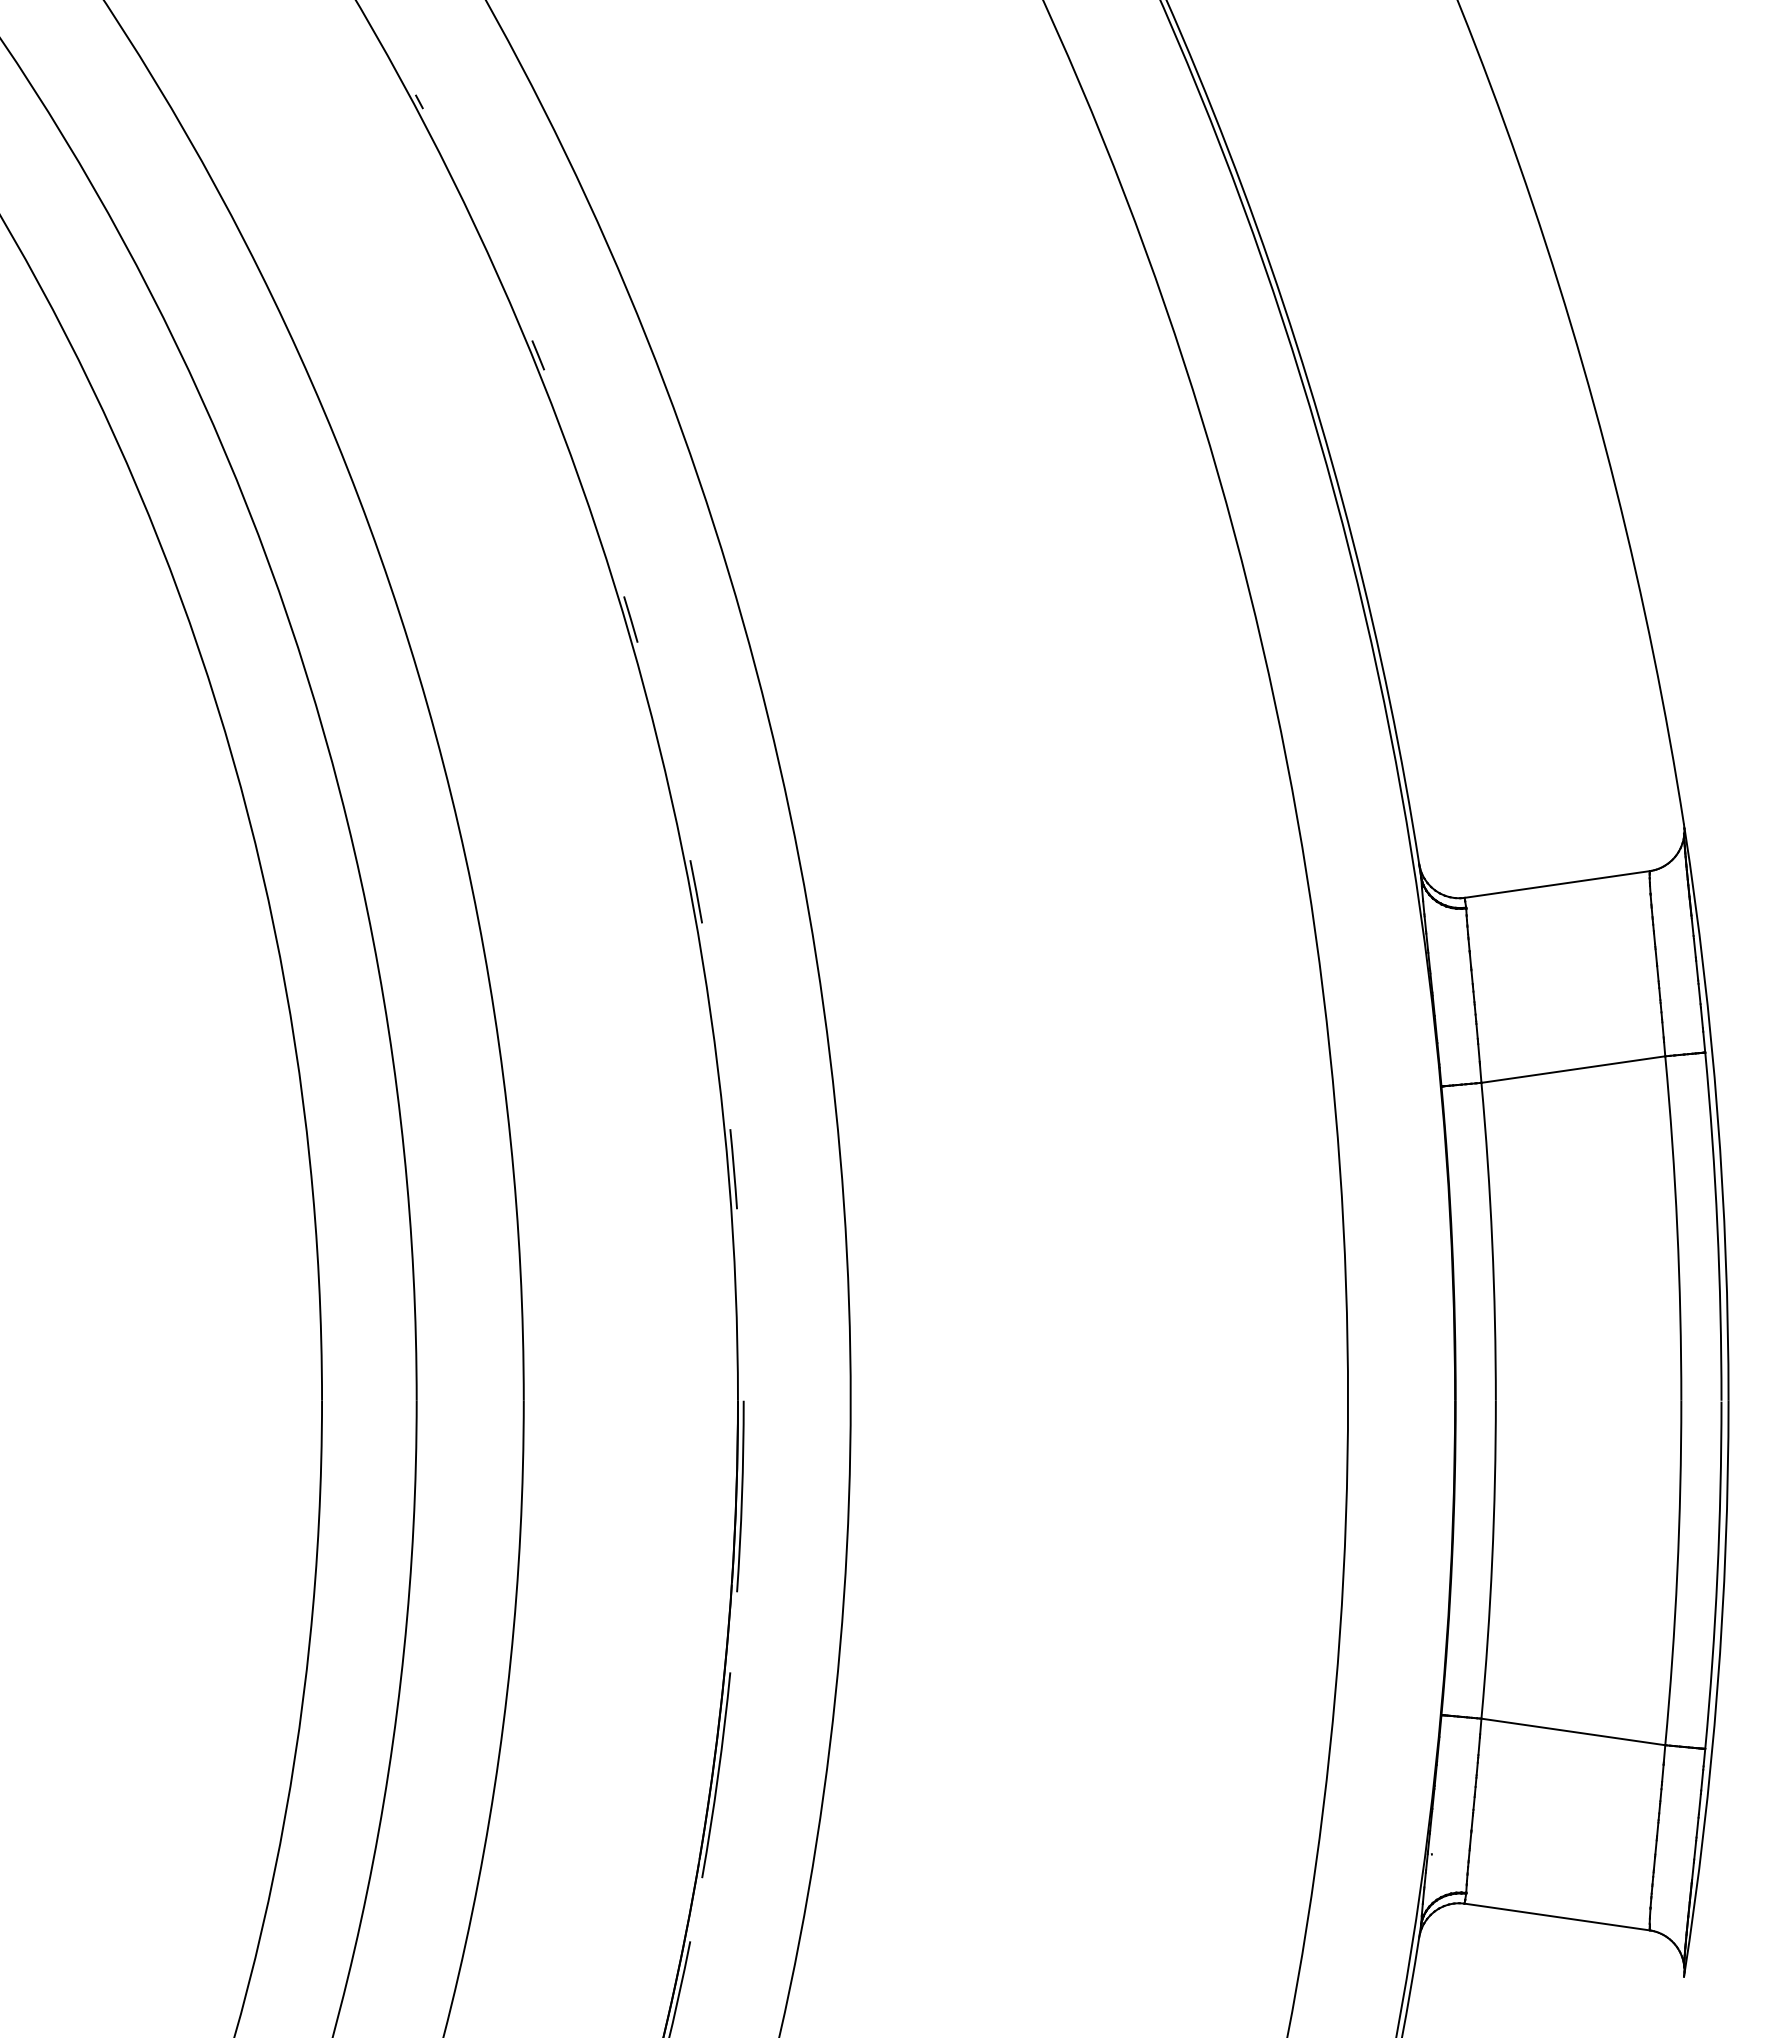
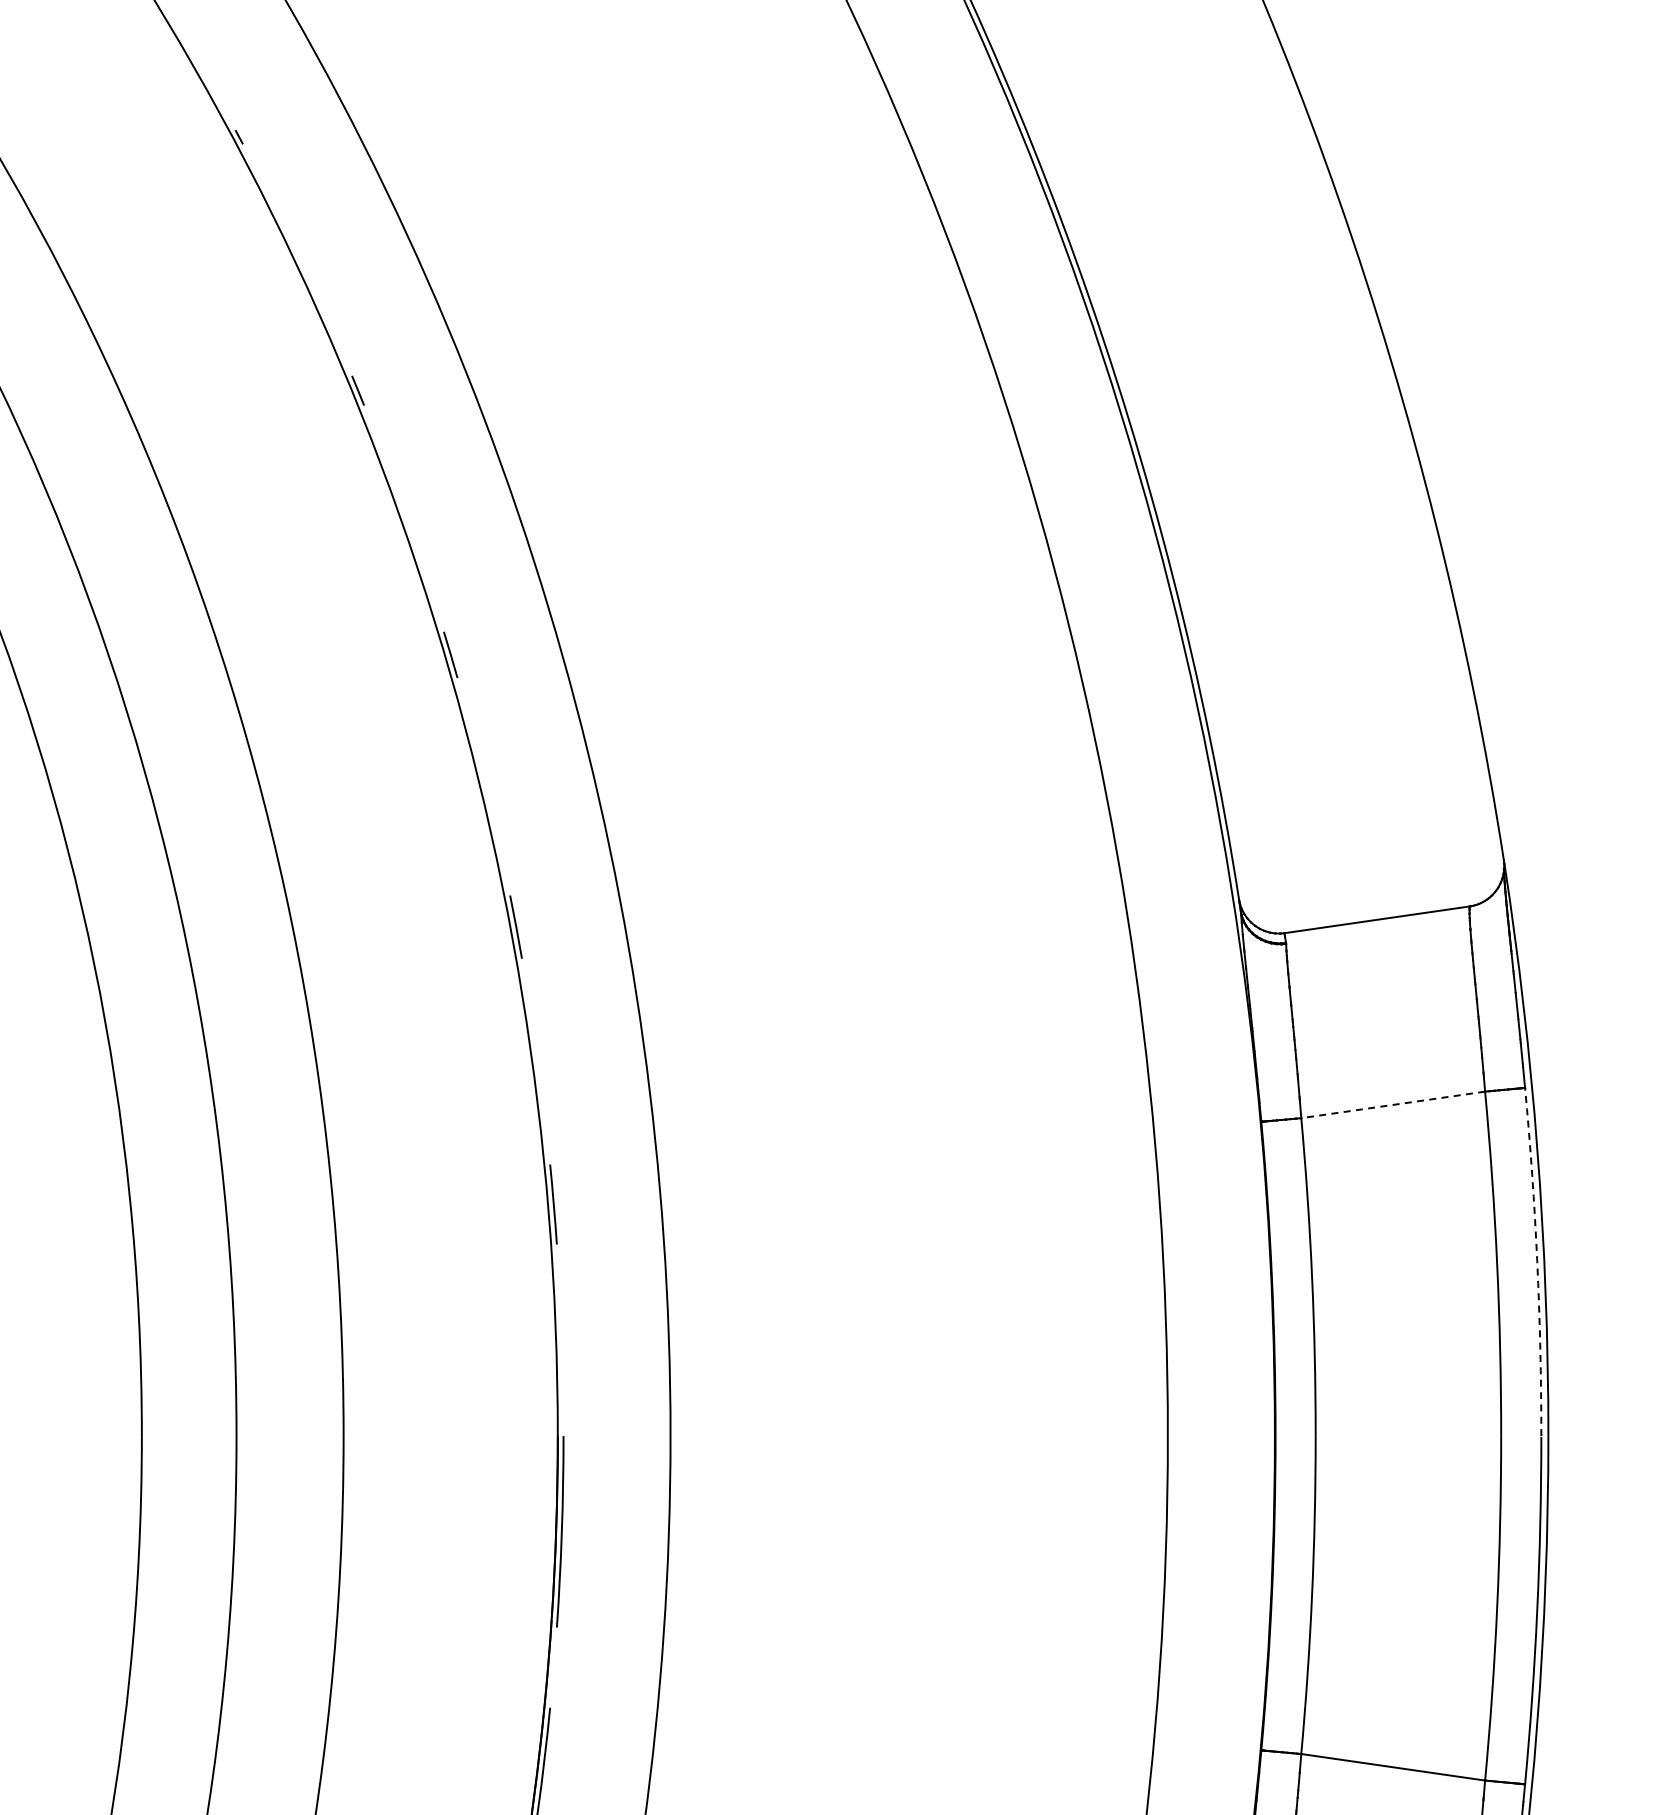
line: (1573, 1069) -> (1393, 1104), solid -> dashed
arc: (1717, 1226) -> (1537, 1261), solid -> dashed

